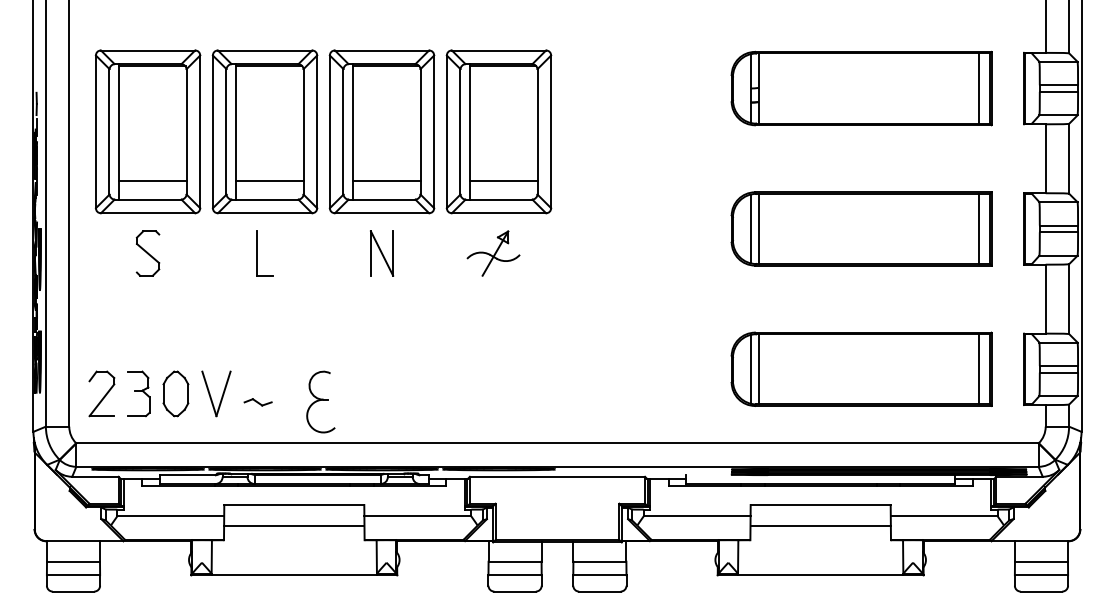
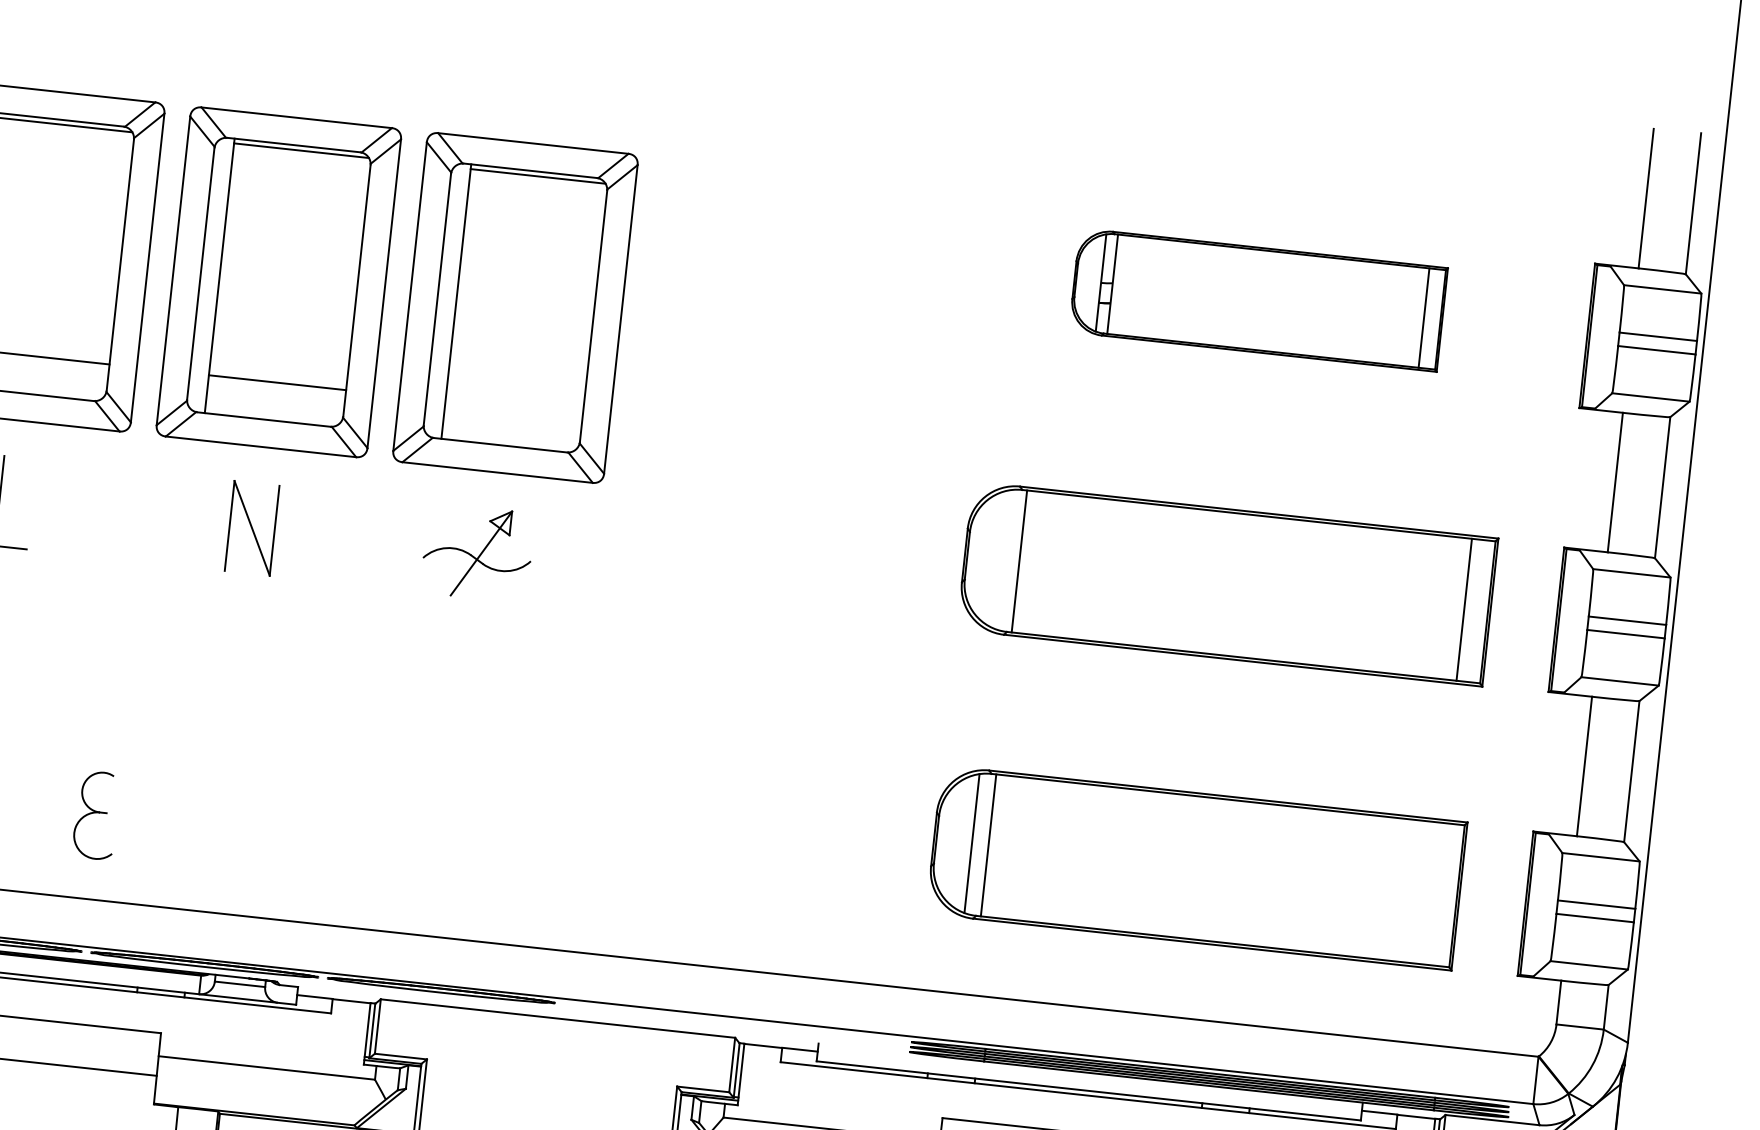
part: (861, 88) -> (1258, 299), size x0.7
line: (503, 181) -> (513, 409), removed
line: (750, 228) -> (1002, 558), removed
line: (978, 369) -> (1433, 894), removed
part: (320, 401) -> (95, 814), size x0.7

